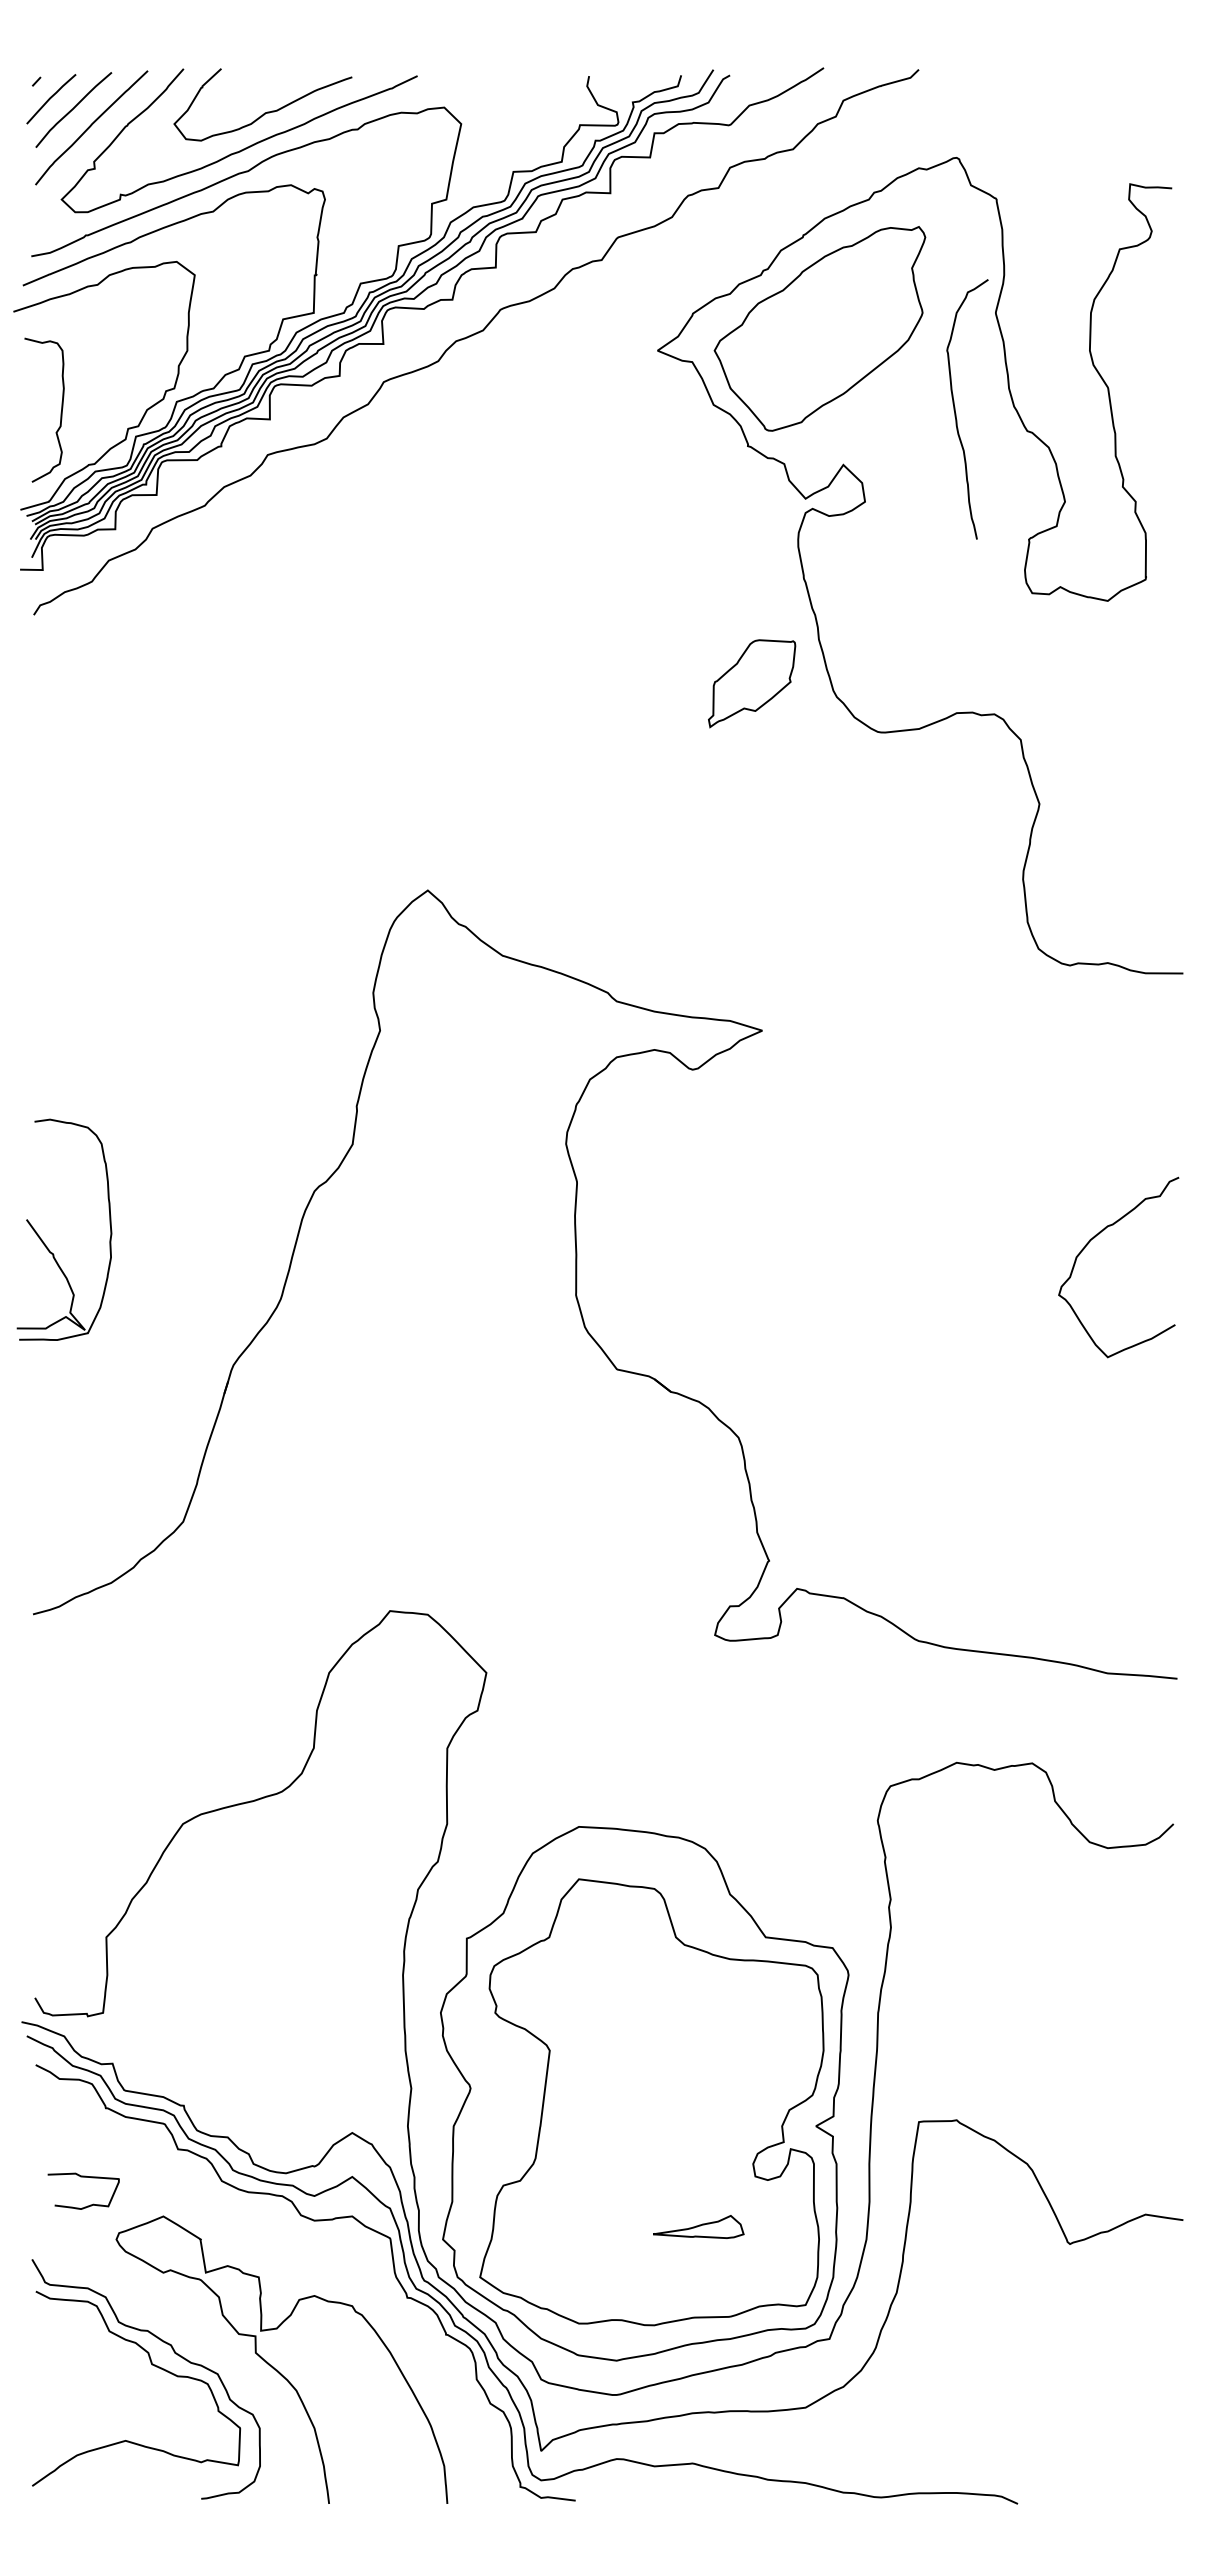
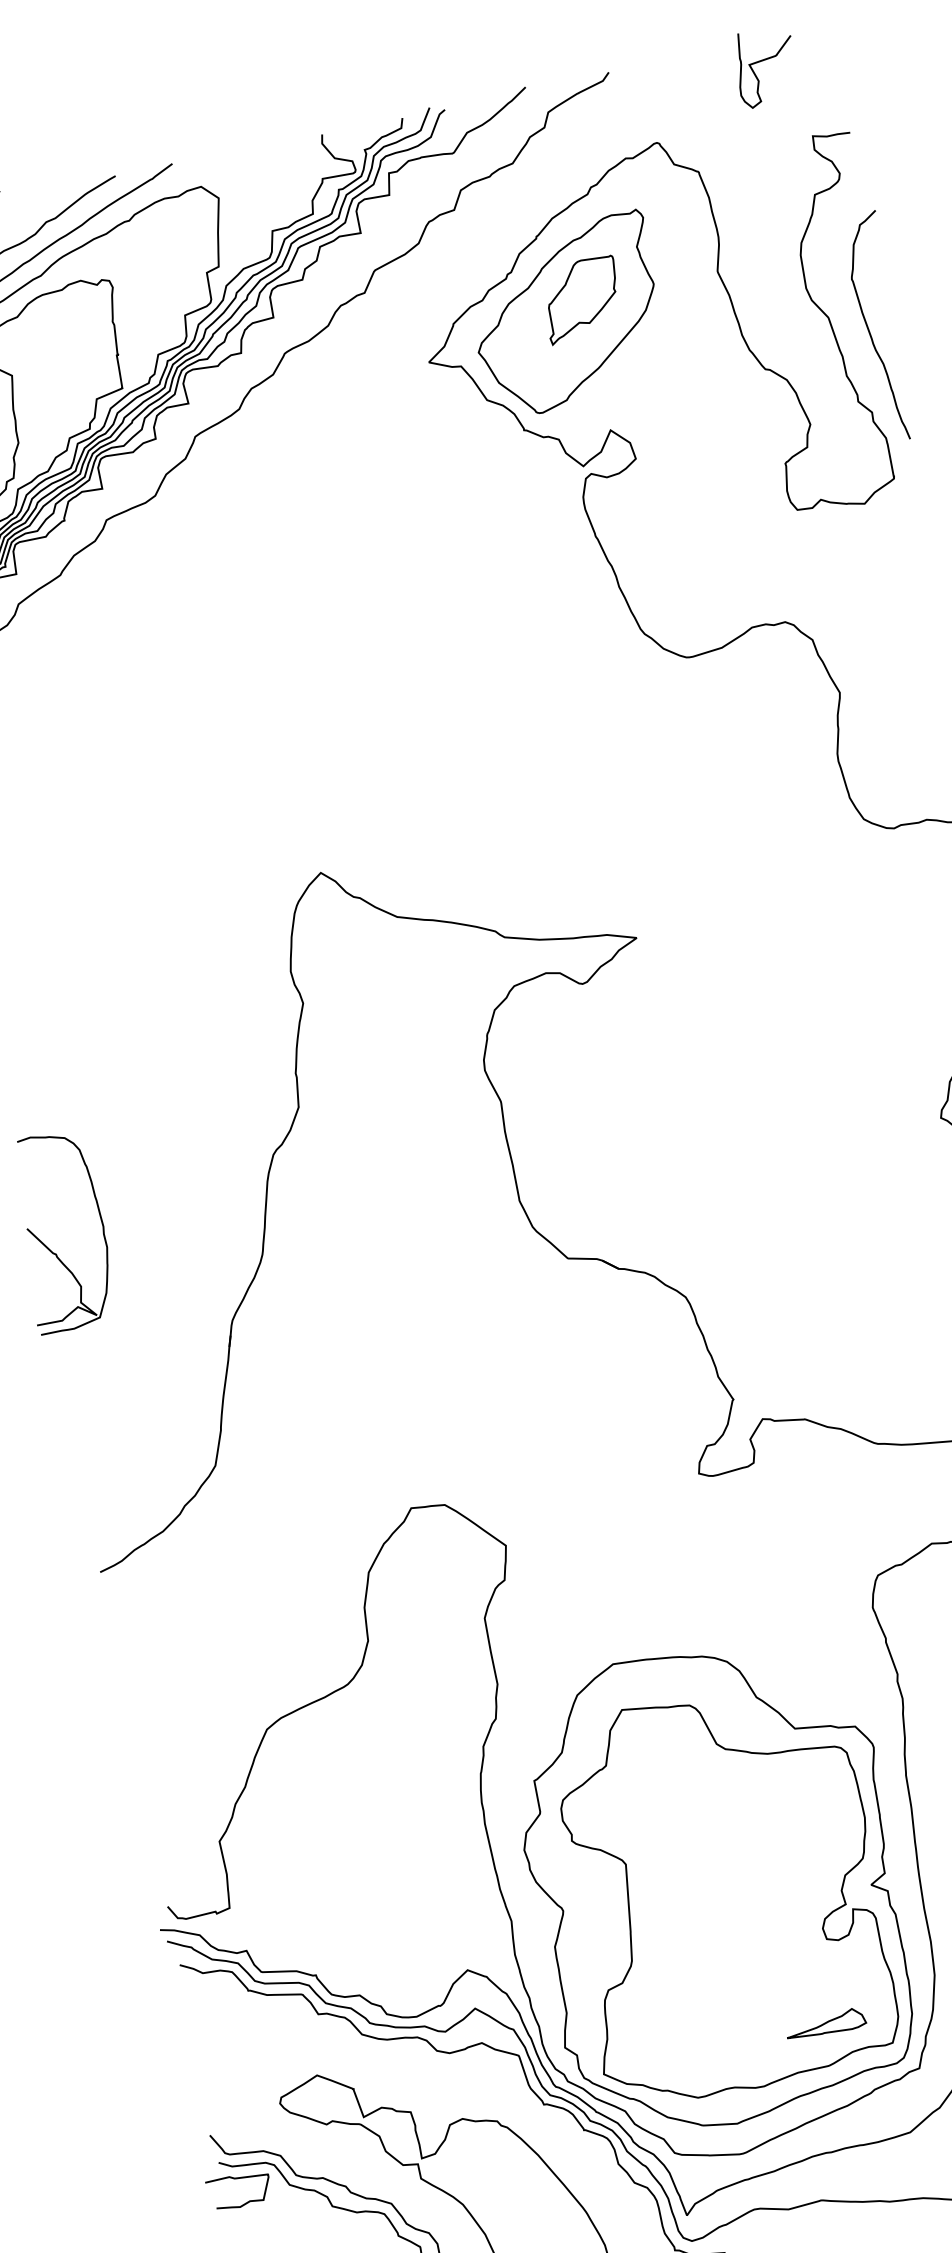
curve: (1093, 90) -> (764, 60), added
curve: (956, 413) -> (870, 332), moved
part: (752, 683) -> (582, 299), moved
curve: (83, 2177) -> (236, 2179), moved
part: (698, 2226) -> (825, 2023), moved

